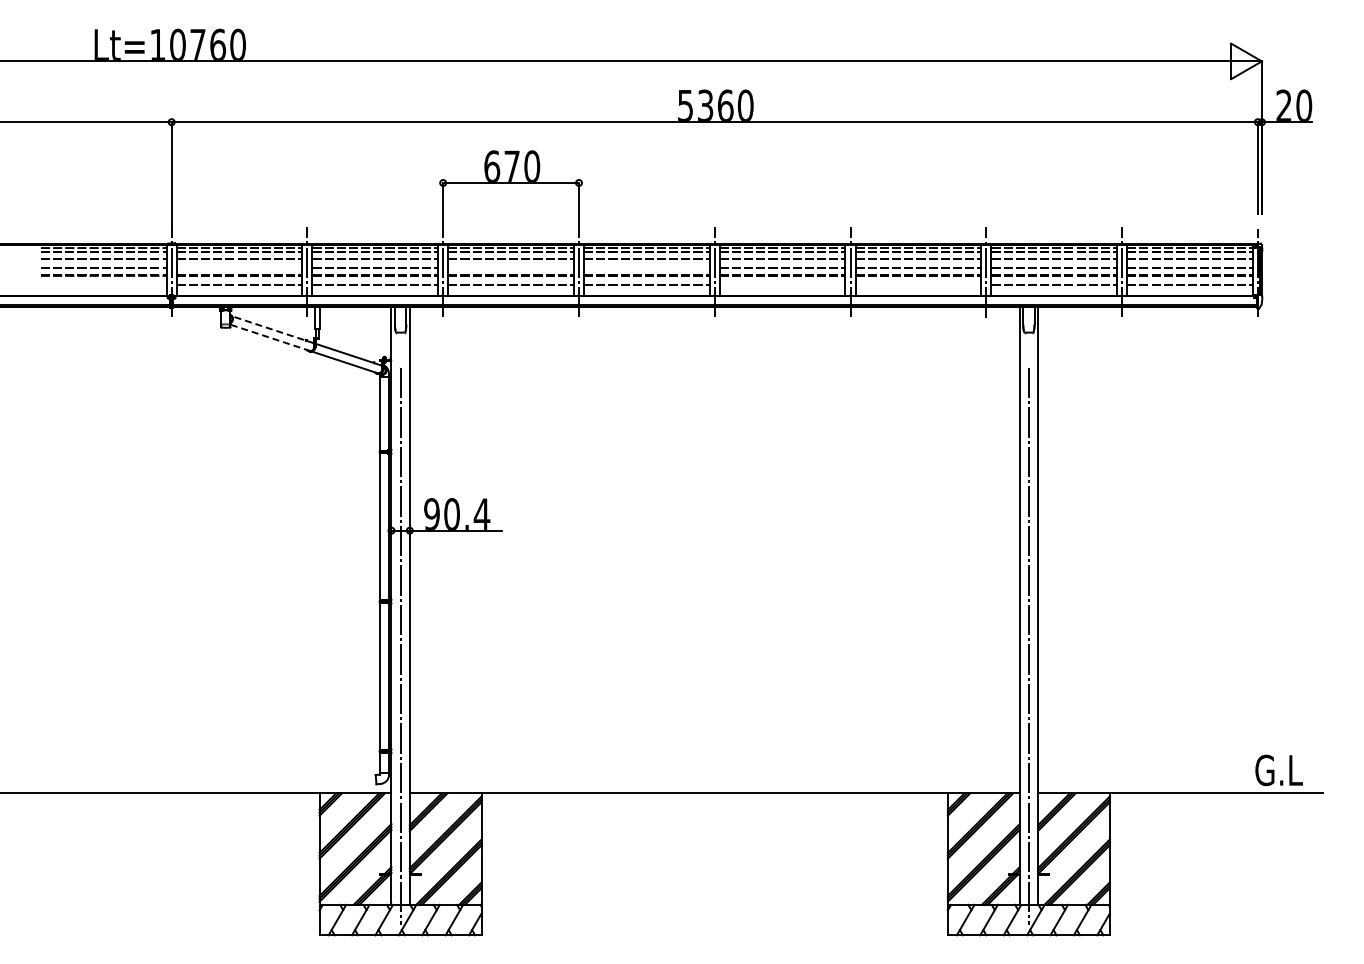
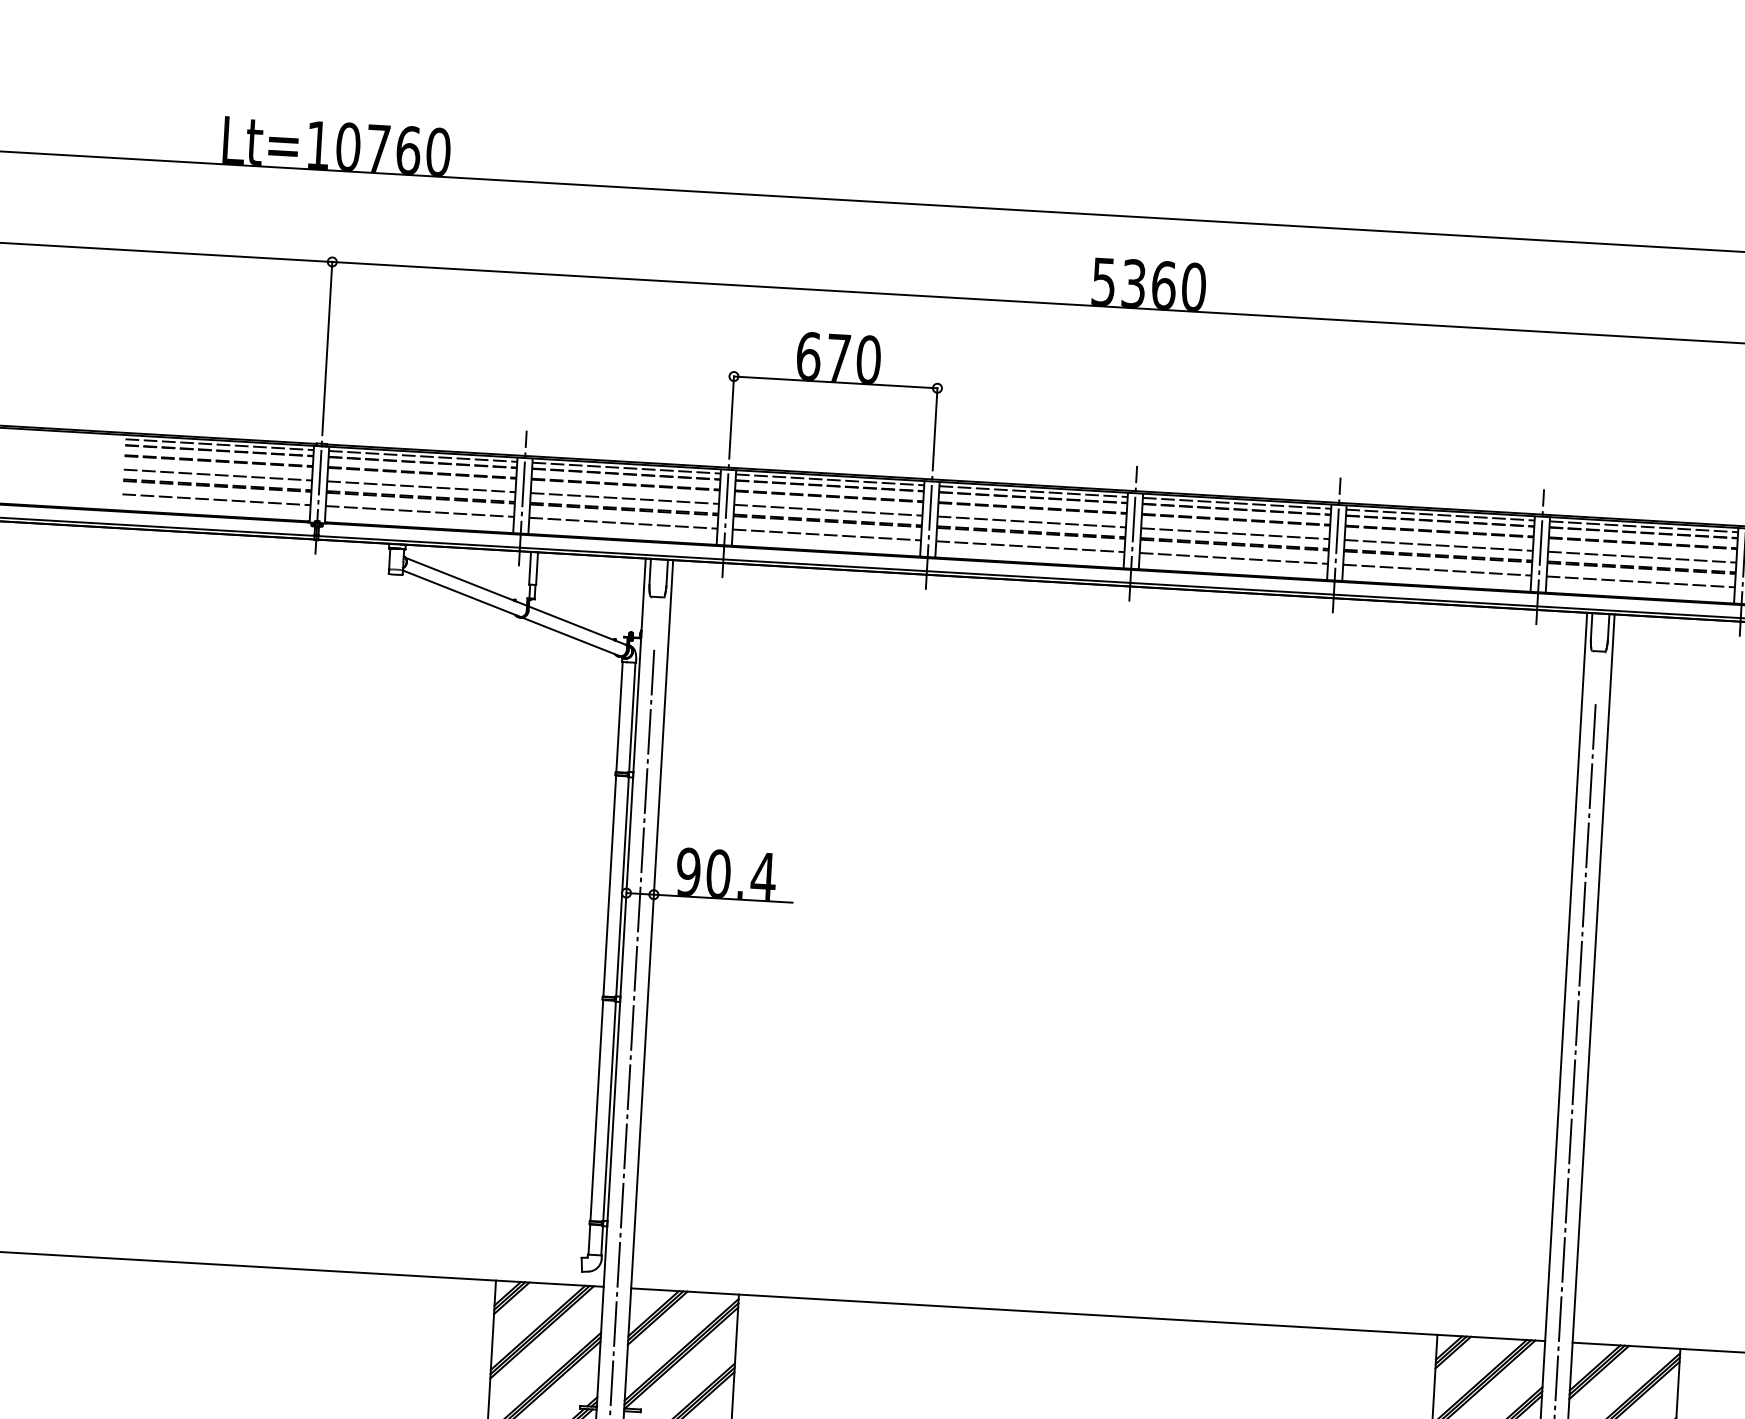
line: (239, 268) -> (421, 487), added
line: (510, 268) -> (827, 510), added
line: (646, 268) -> (1031, 522), added
line: (103, 284) -> (216, 499), added
line: (782, 284) -> (1233, 557), added
line: (918, 284) -> (1437, 569), added
line: (273, 329) -> (467, 581), dashed -> solid
line: (270, 337) -> (461, 593), dashed -> solid

